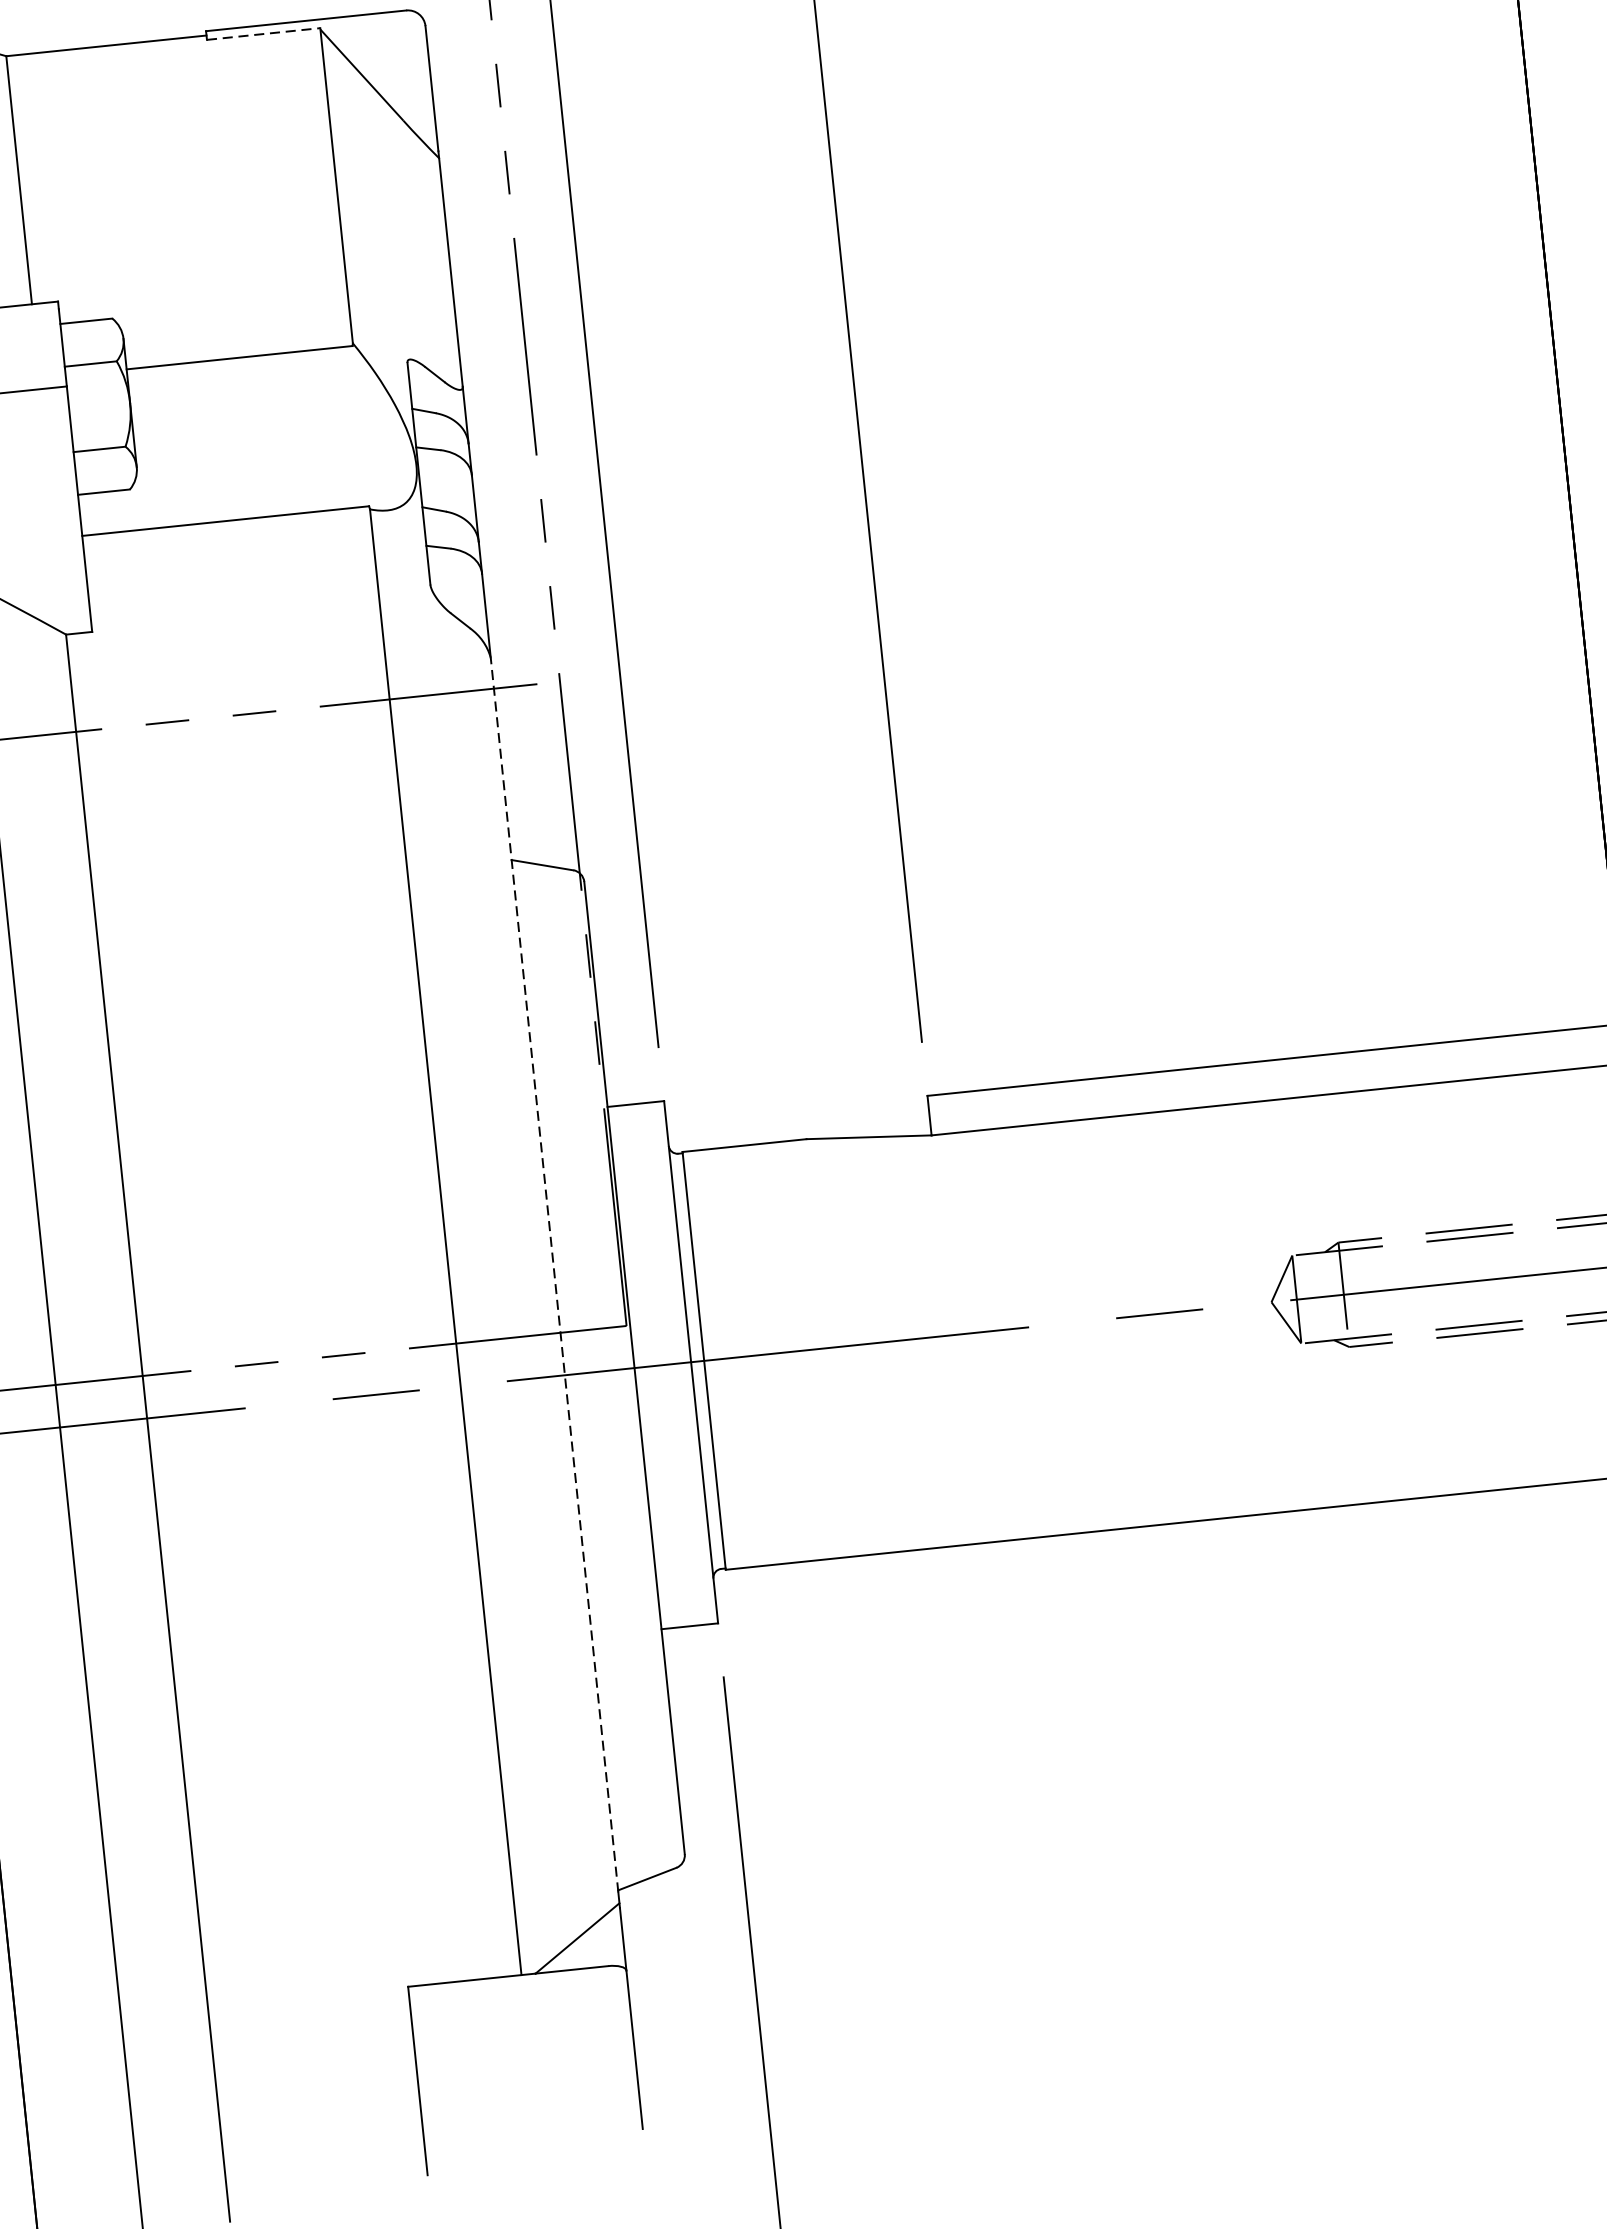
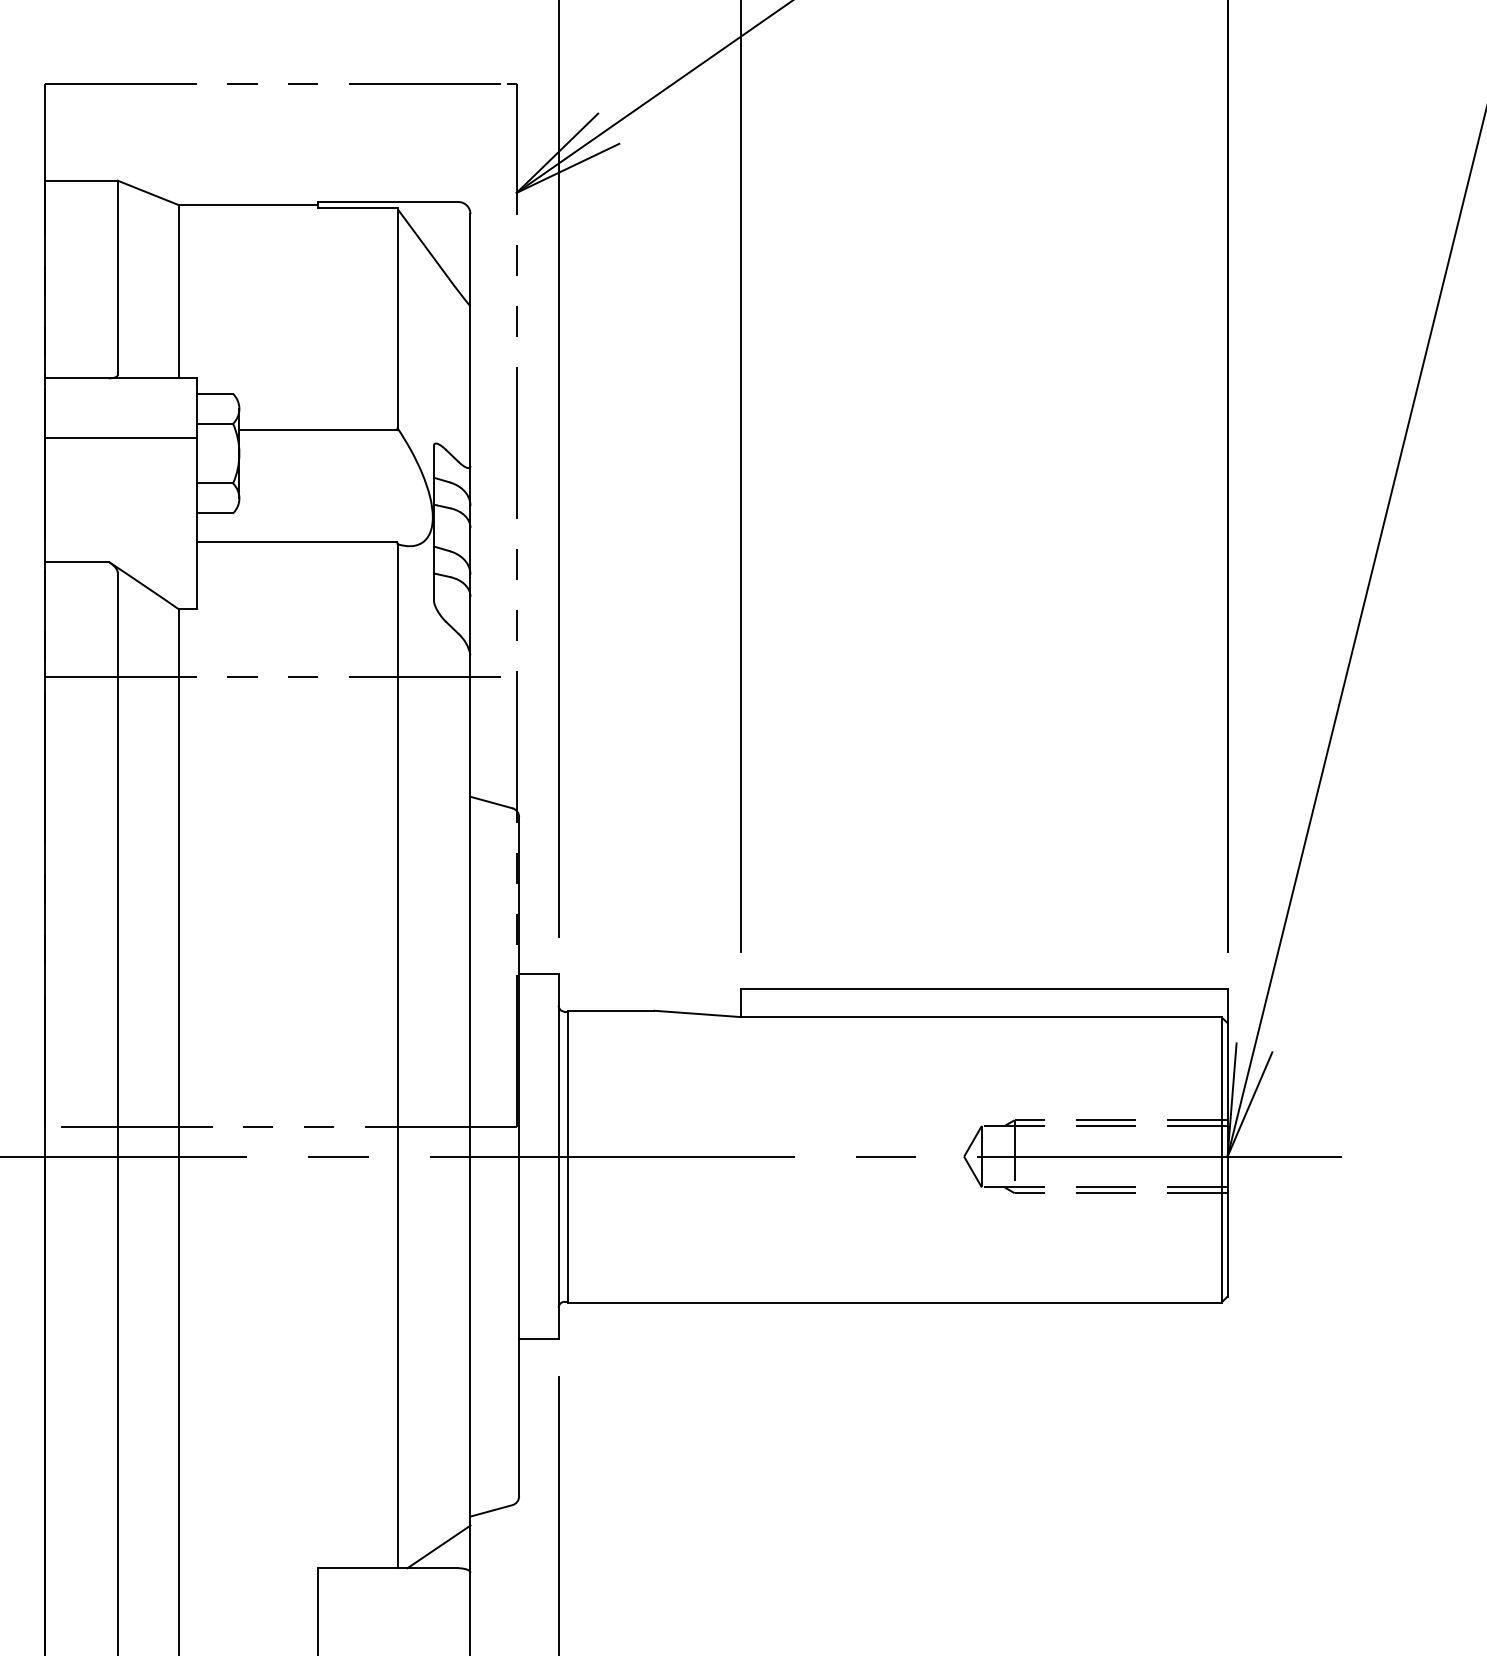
line: (264, 34) -> (358, 208), dashed -> solid
line: (554, 1274) -> (470, 1086), dashed -> solid

